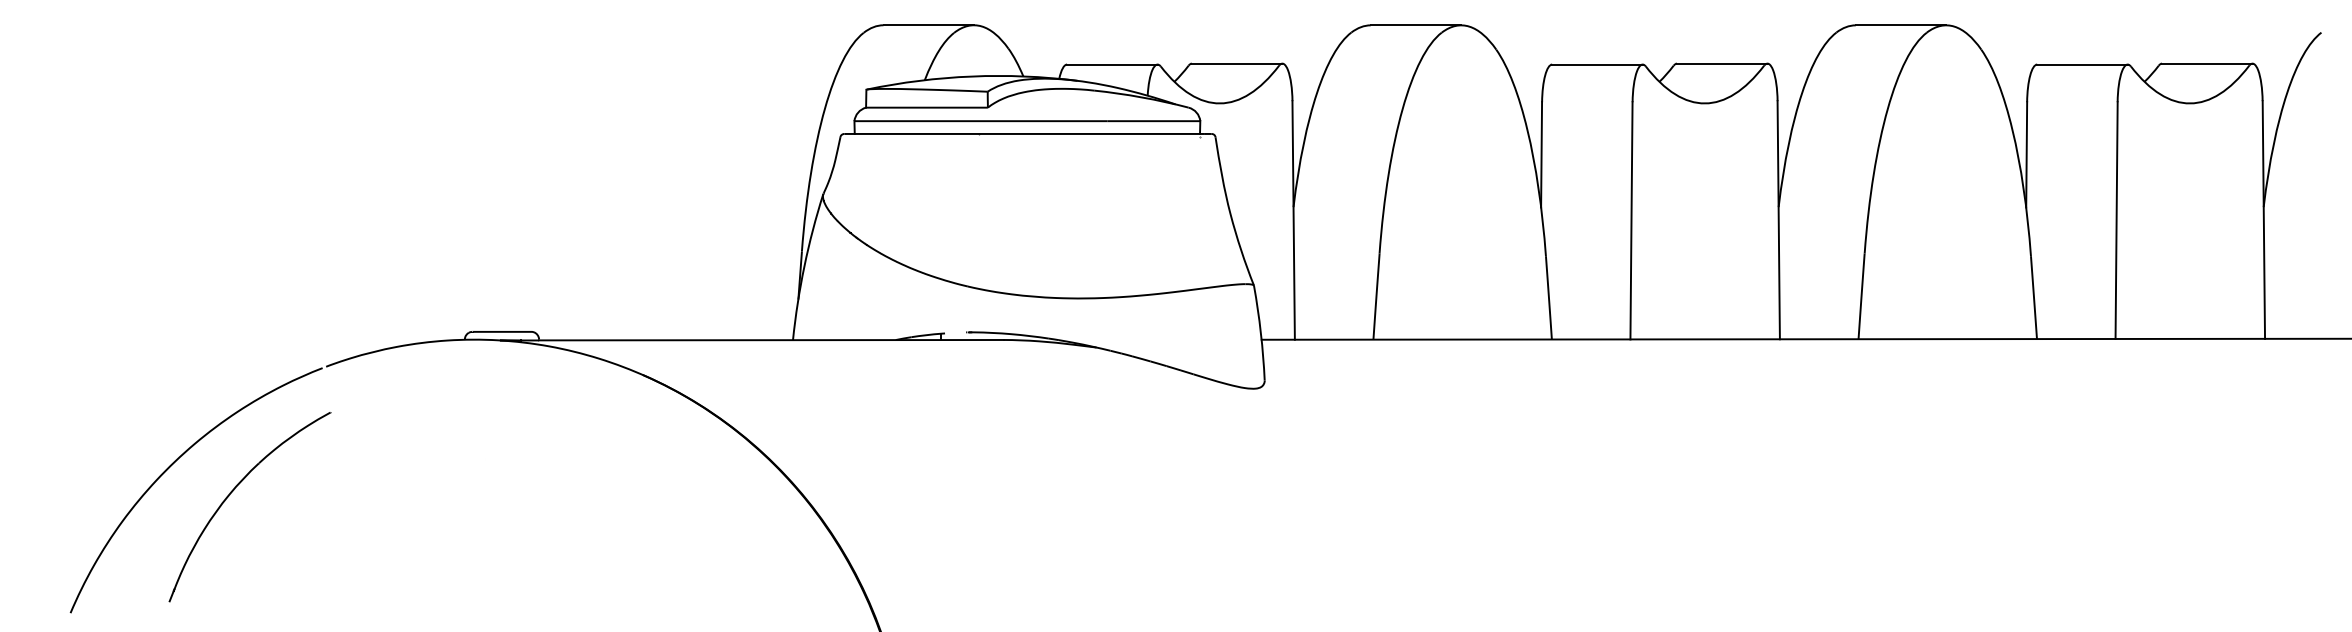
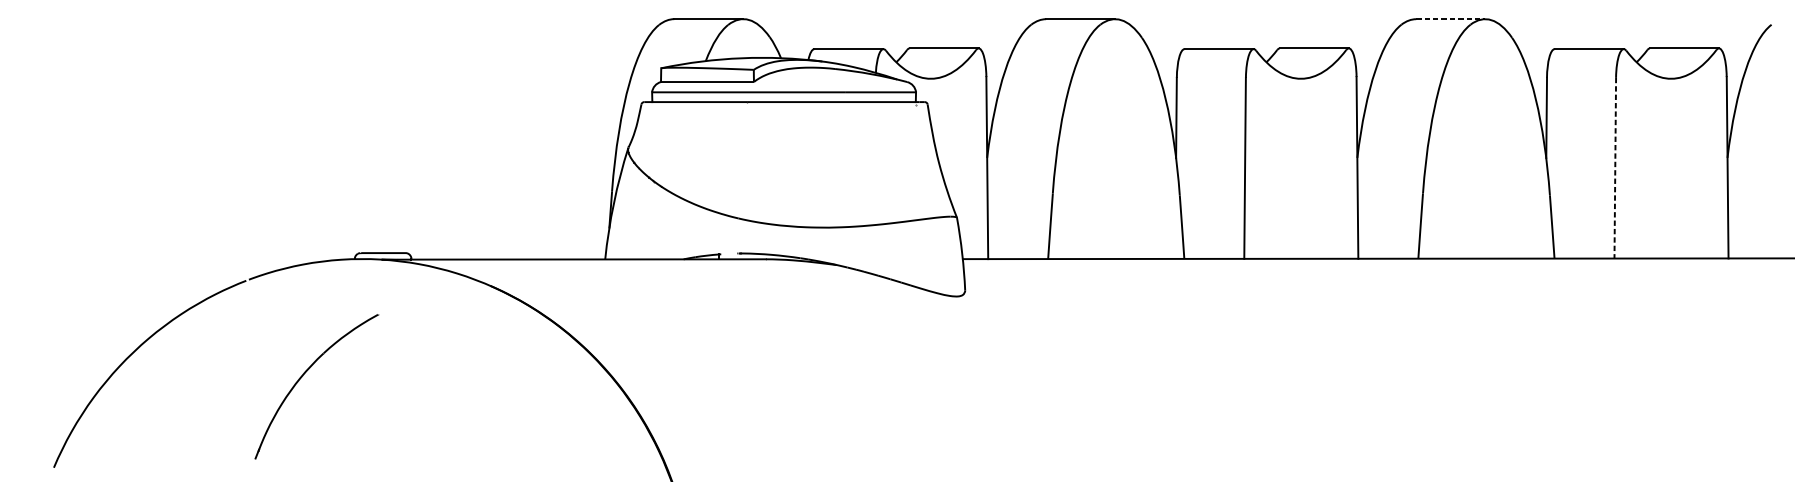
line: (1901, 25) -> (1451, 19), solid -> dashed
line: (2116, 221) -> (1615, 168), solid -> dashed
part: (233, 491) -> (304, 374), moved

